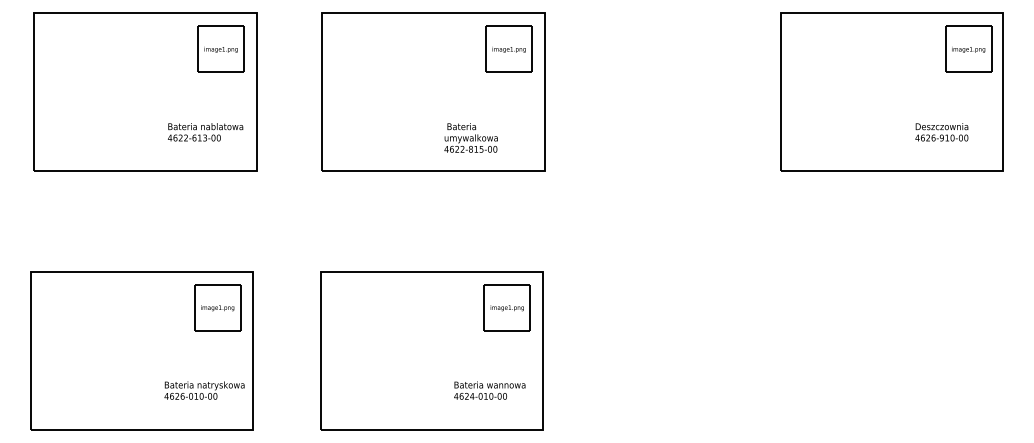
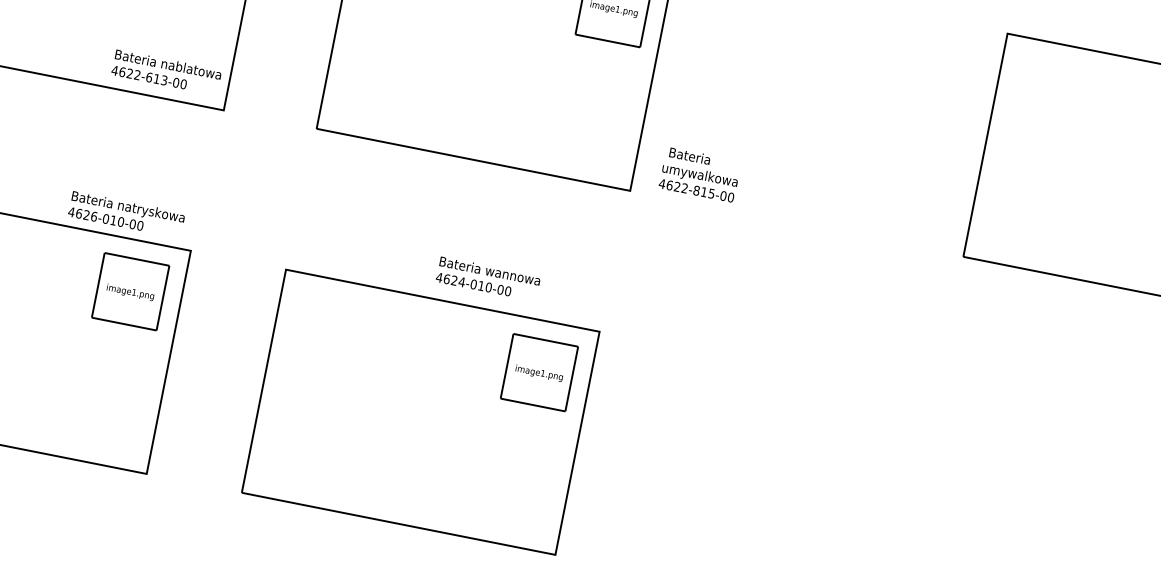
text: (205, 132) -> (166, 72), moved
text: (470, 137) -> (699, 173), moved
text: (204, 390) -> (126, 214), moved
text: (489, 390) -> (487, 278), moved

